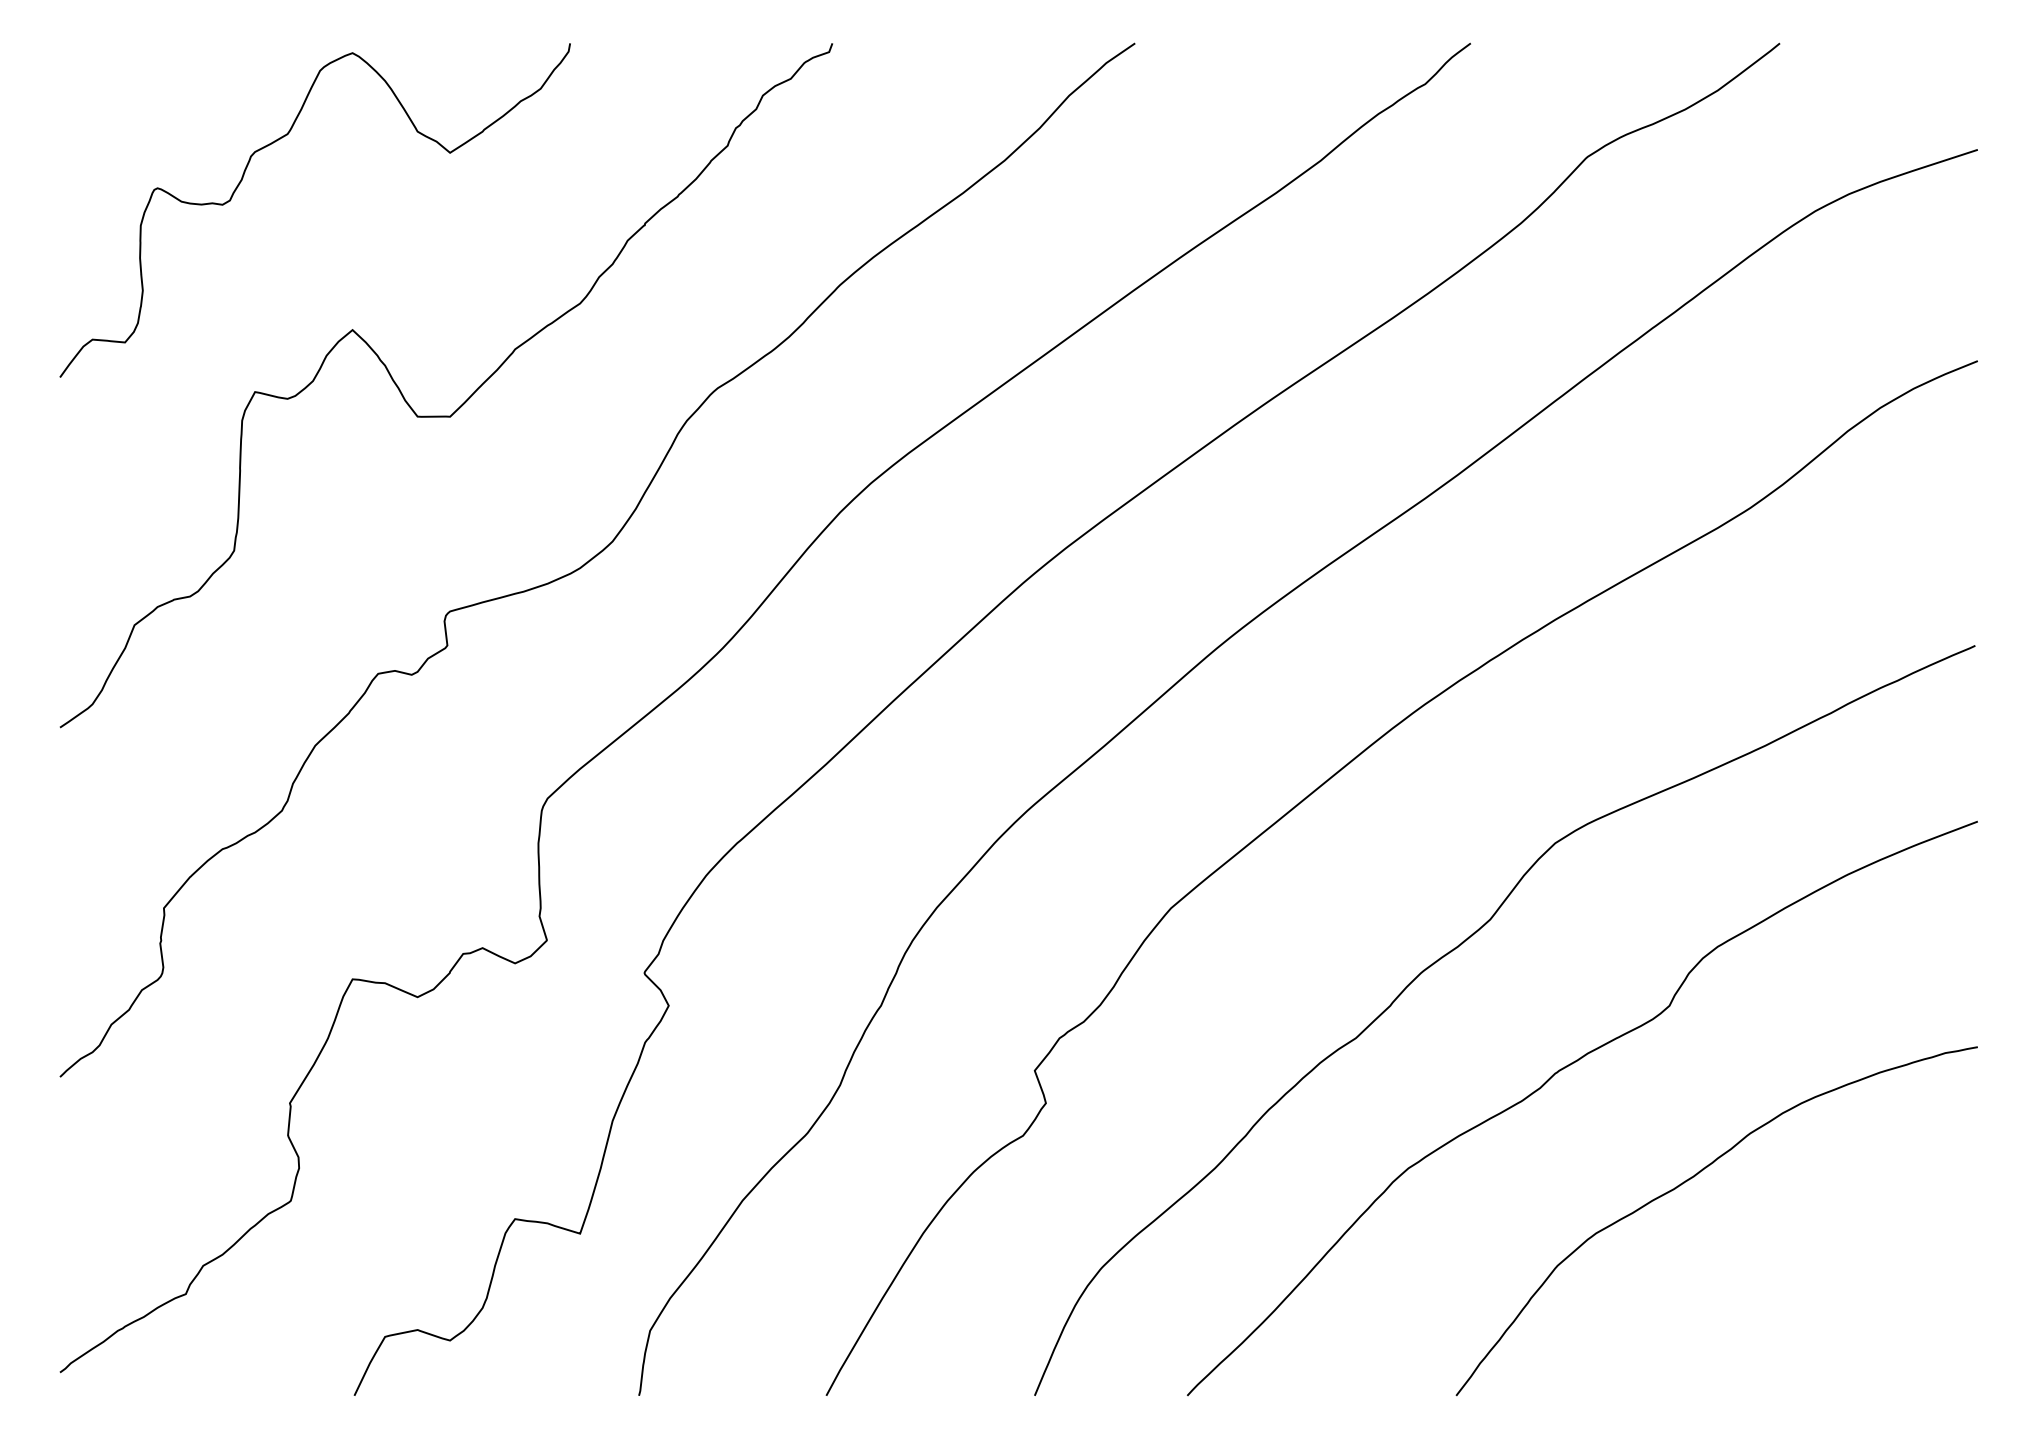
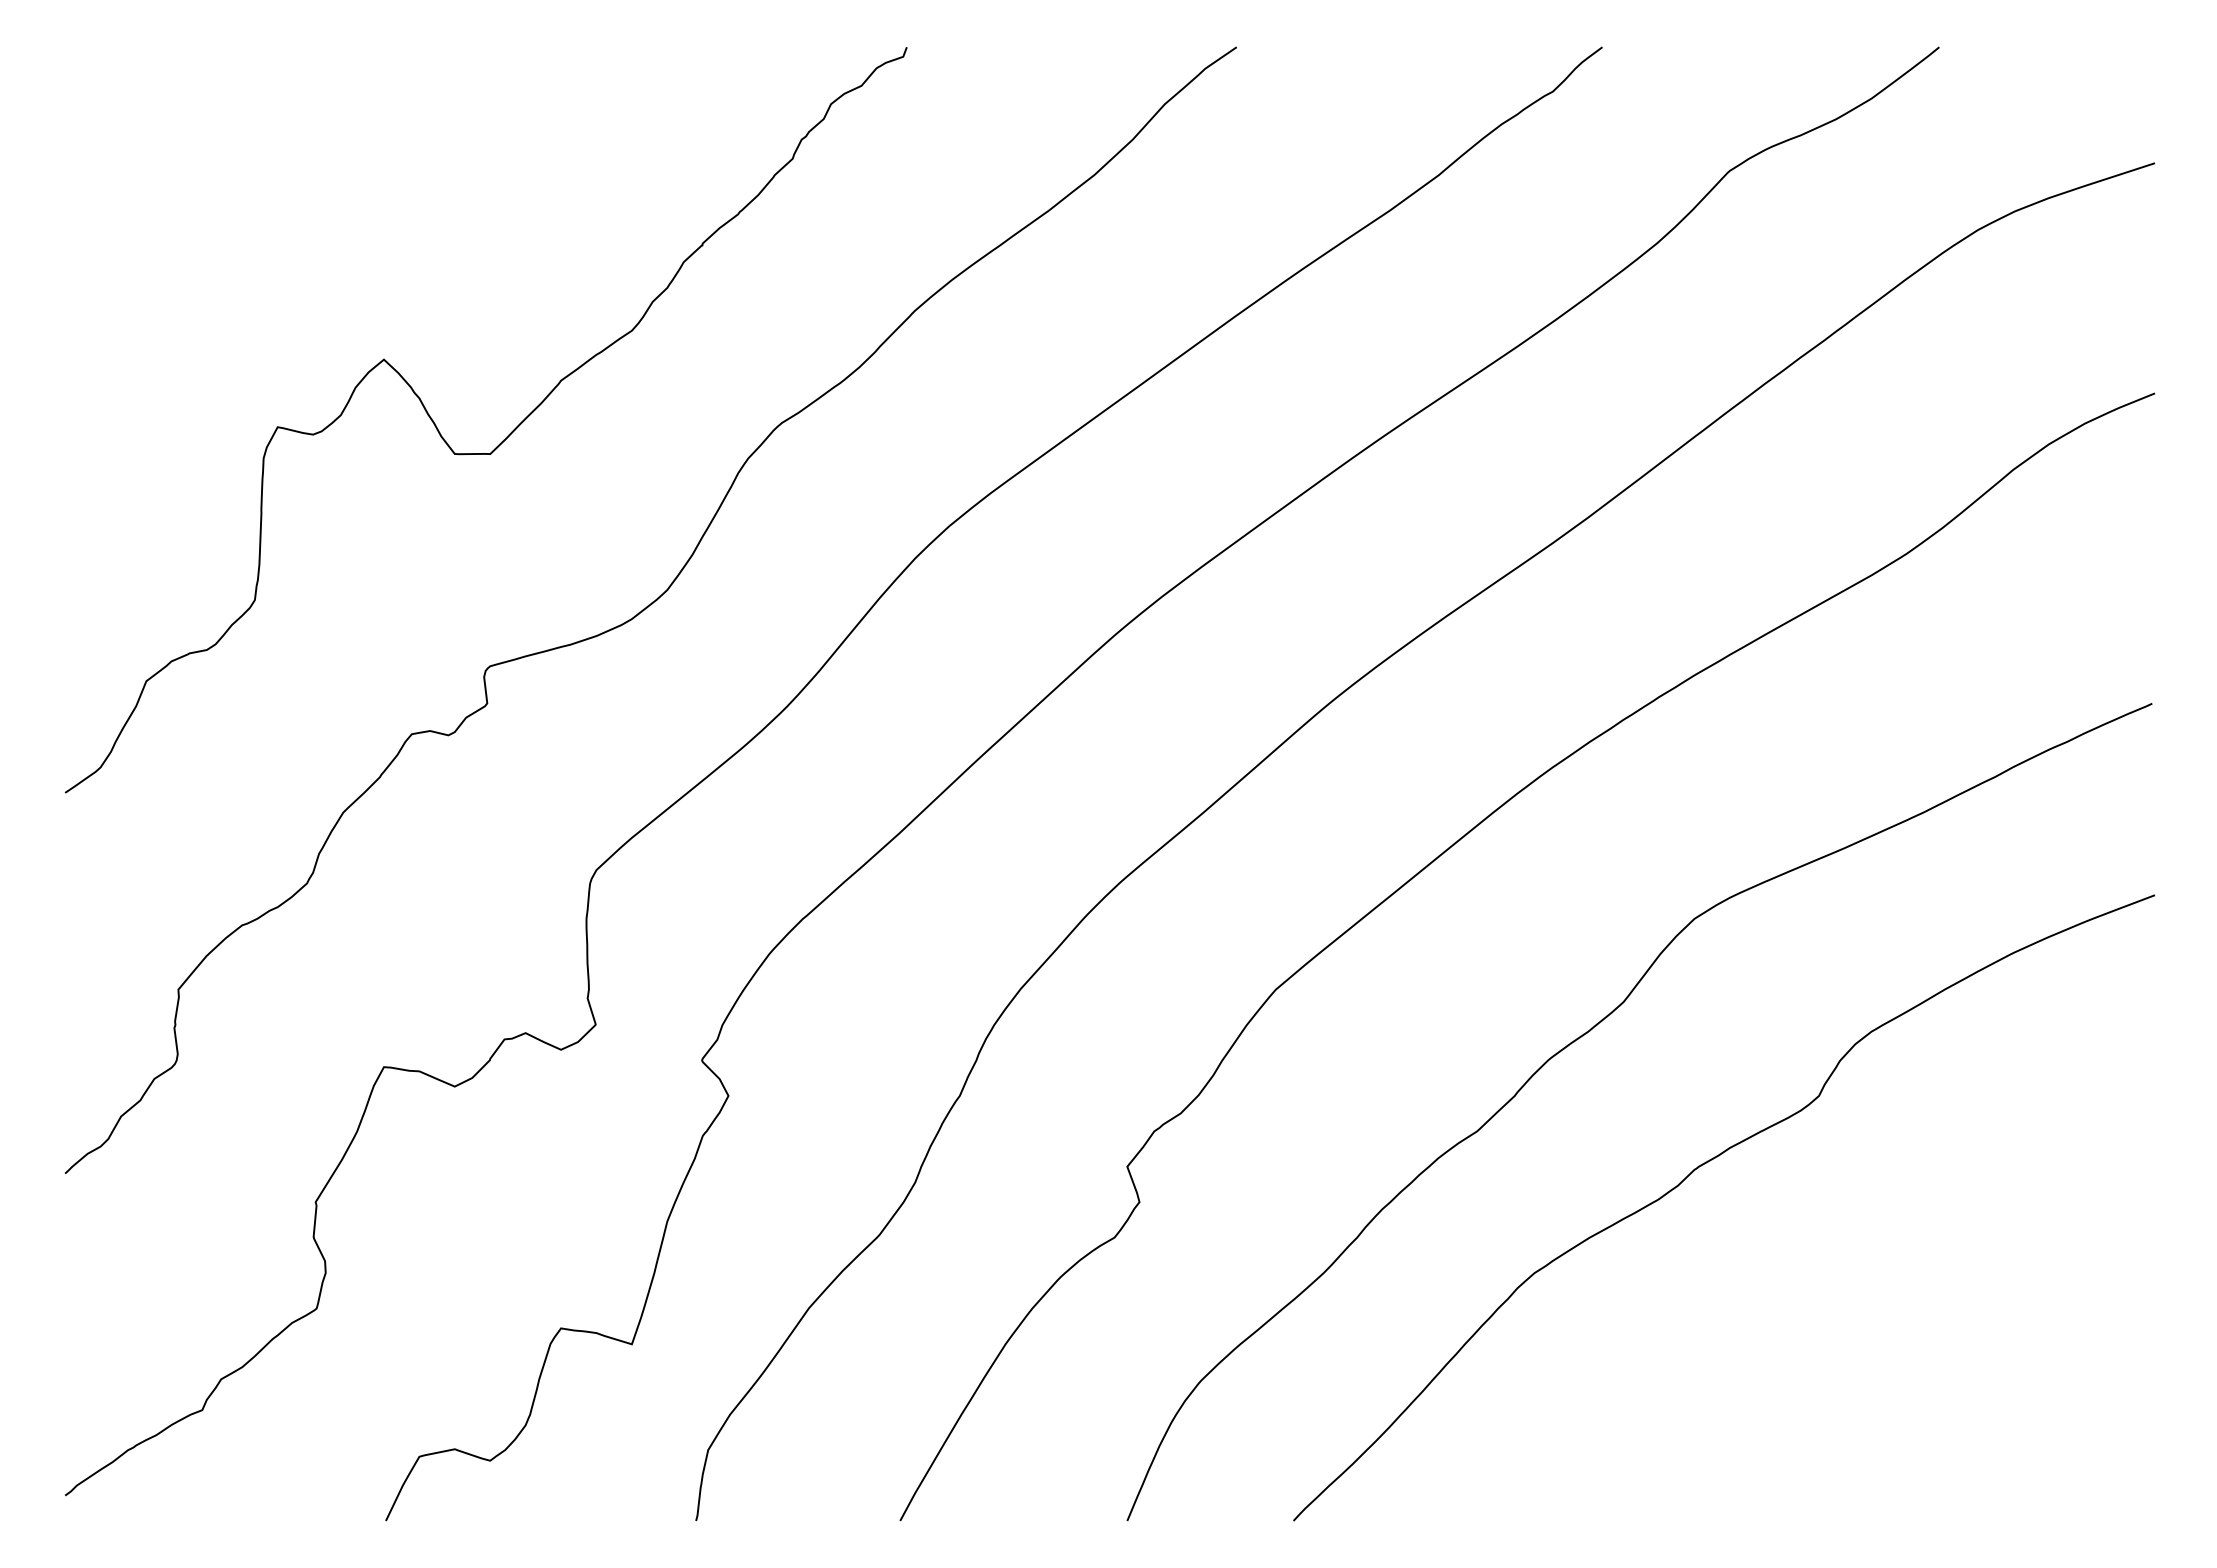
curve: (242, 179) -> (264, 195), removed
curve: (1689, 1180) -> (1840, 1286), removed

